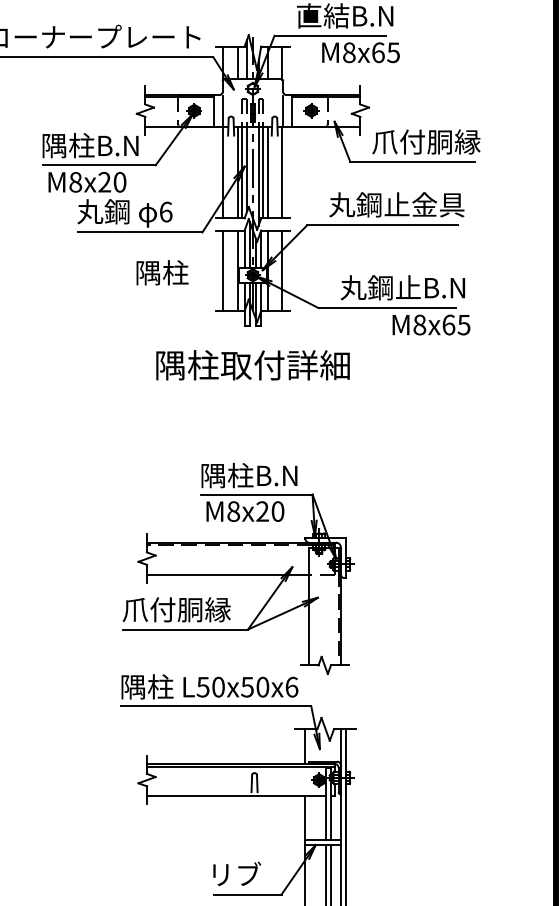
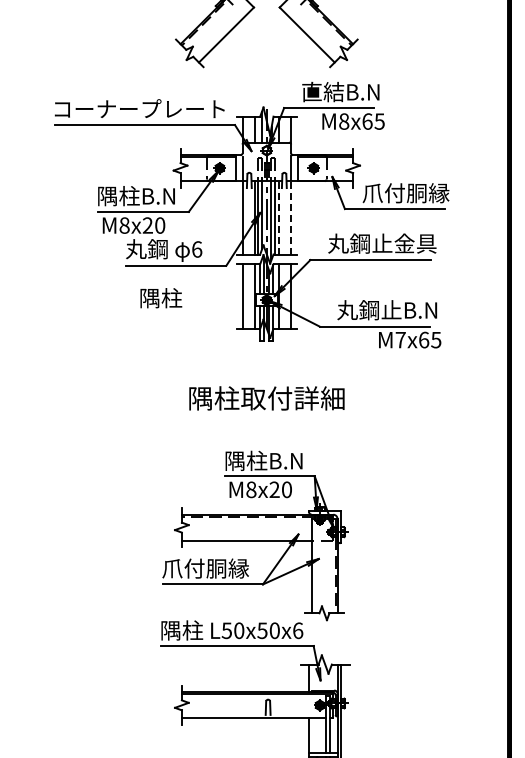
line: (268, 172) -> (279, 217), solid -> dashed
line: (282, 172) -> (290, 217), solid -> dashed
text: (162, 273) -> (161, 298), moved
text: (419, 324) -> (400, 339), M8x65 -> M7x65
text: (252, 365) -> (266, 398), moved

